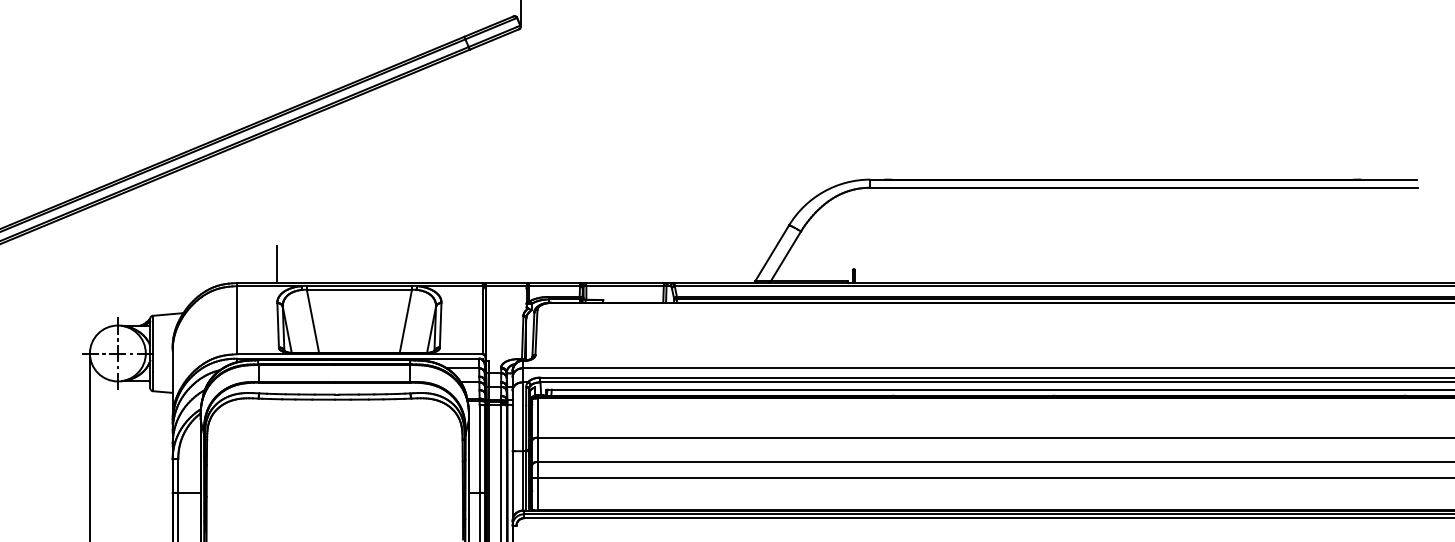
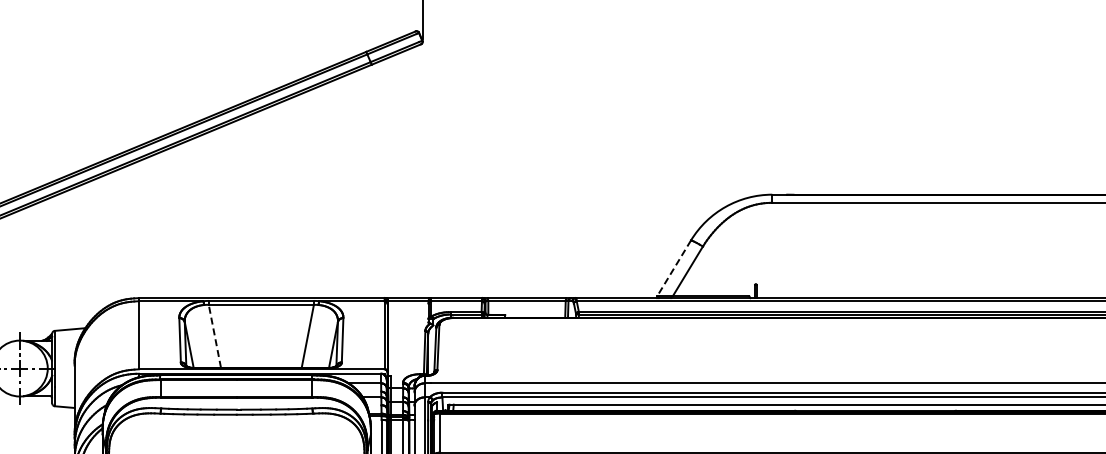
line: (772, 253) -> (674, 268), solid -> dashed
line: (276, 264) -> (178, 279), removed
line: (312, 320) -> (214, 335), solid -> dashed

